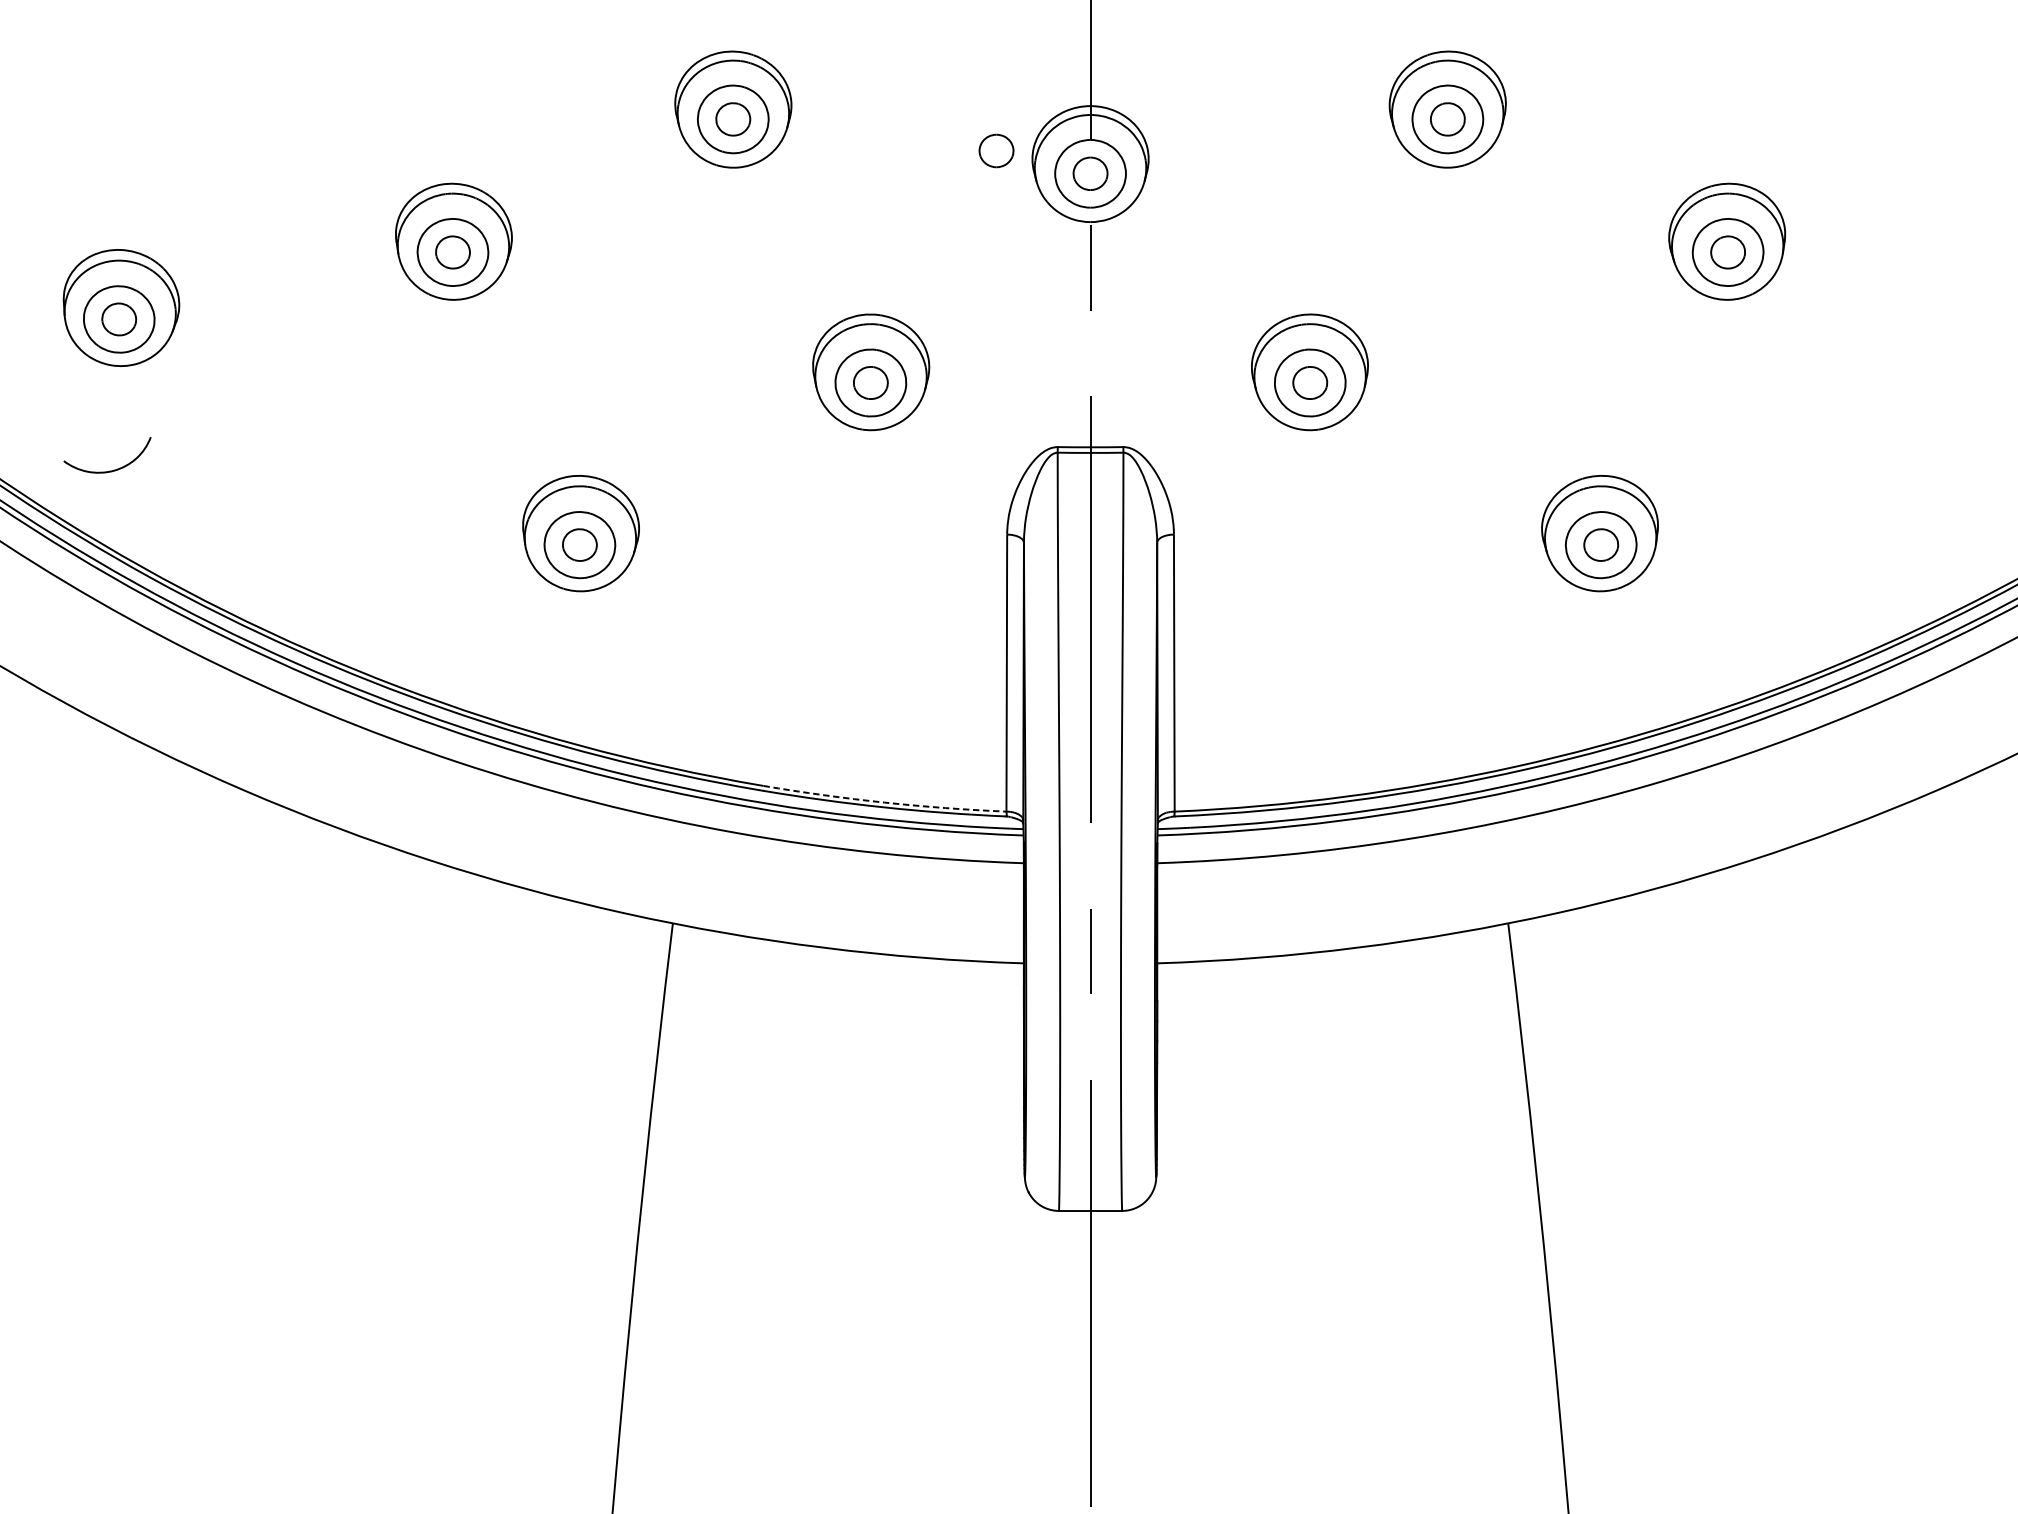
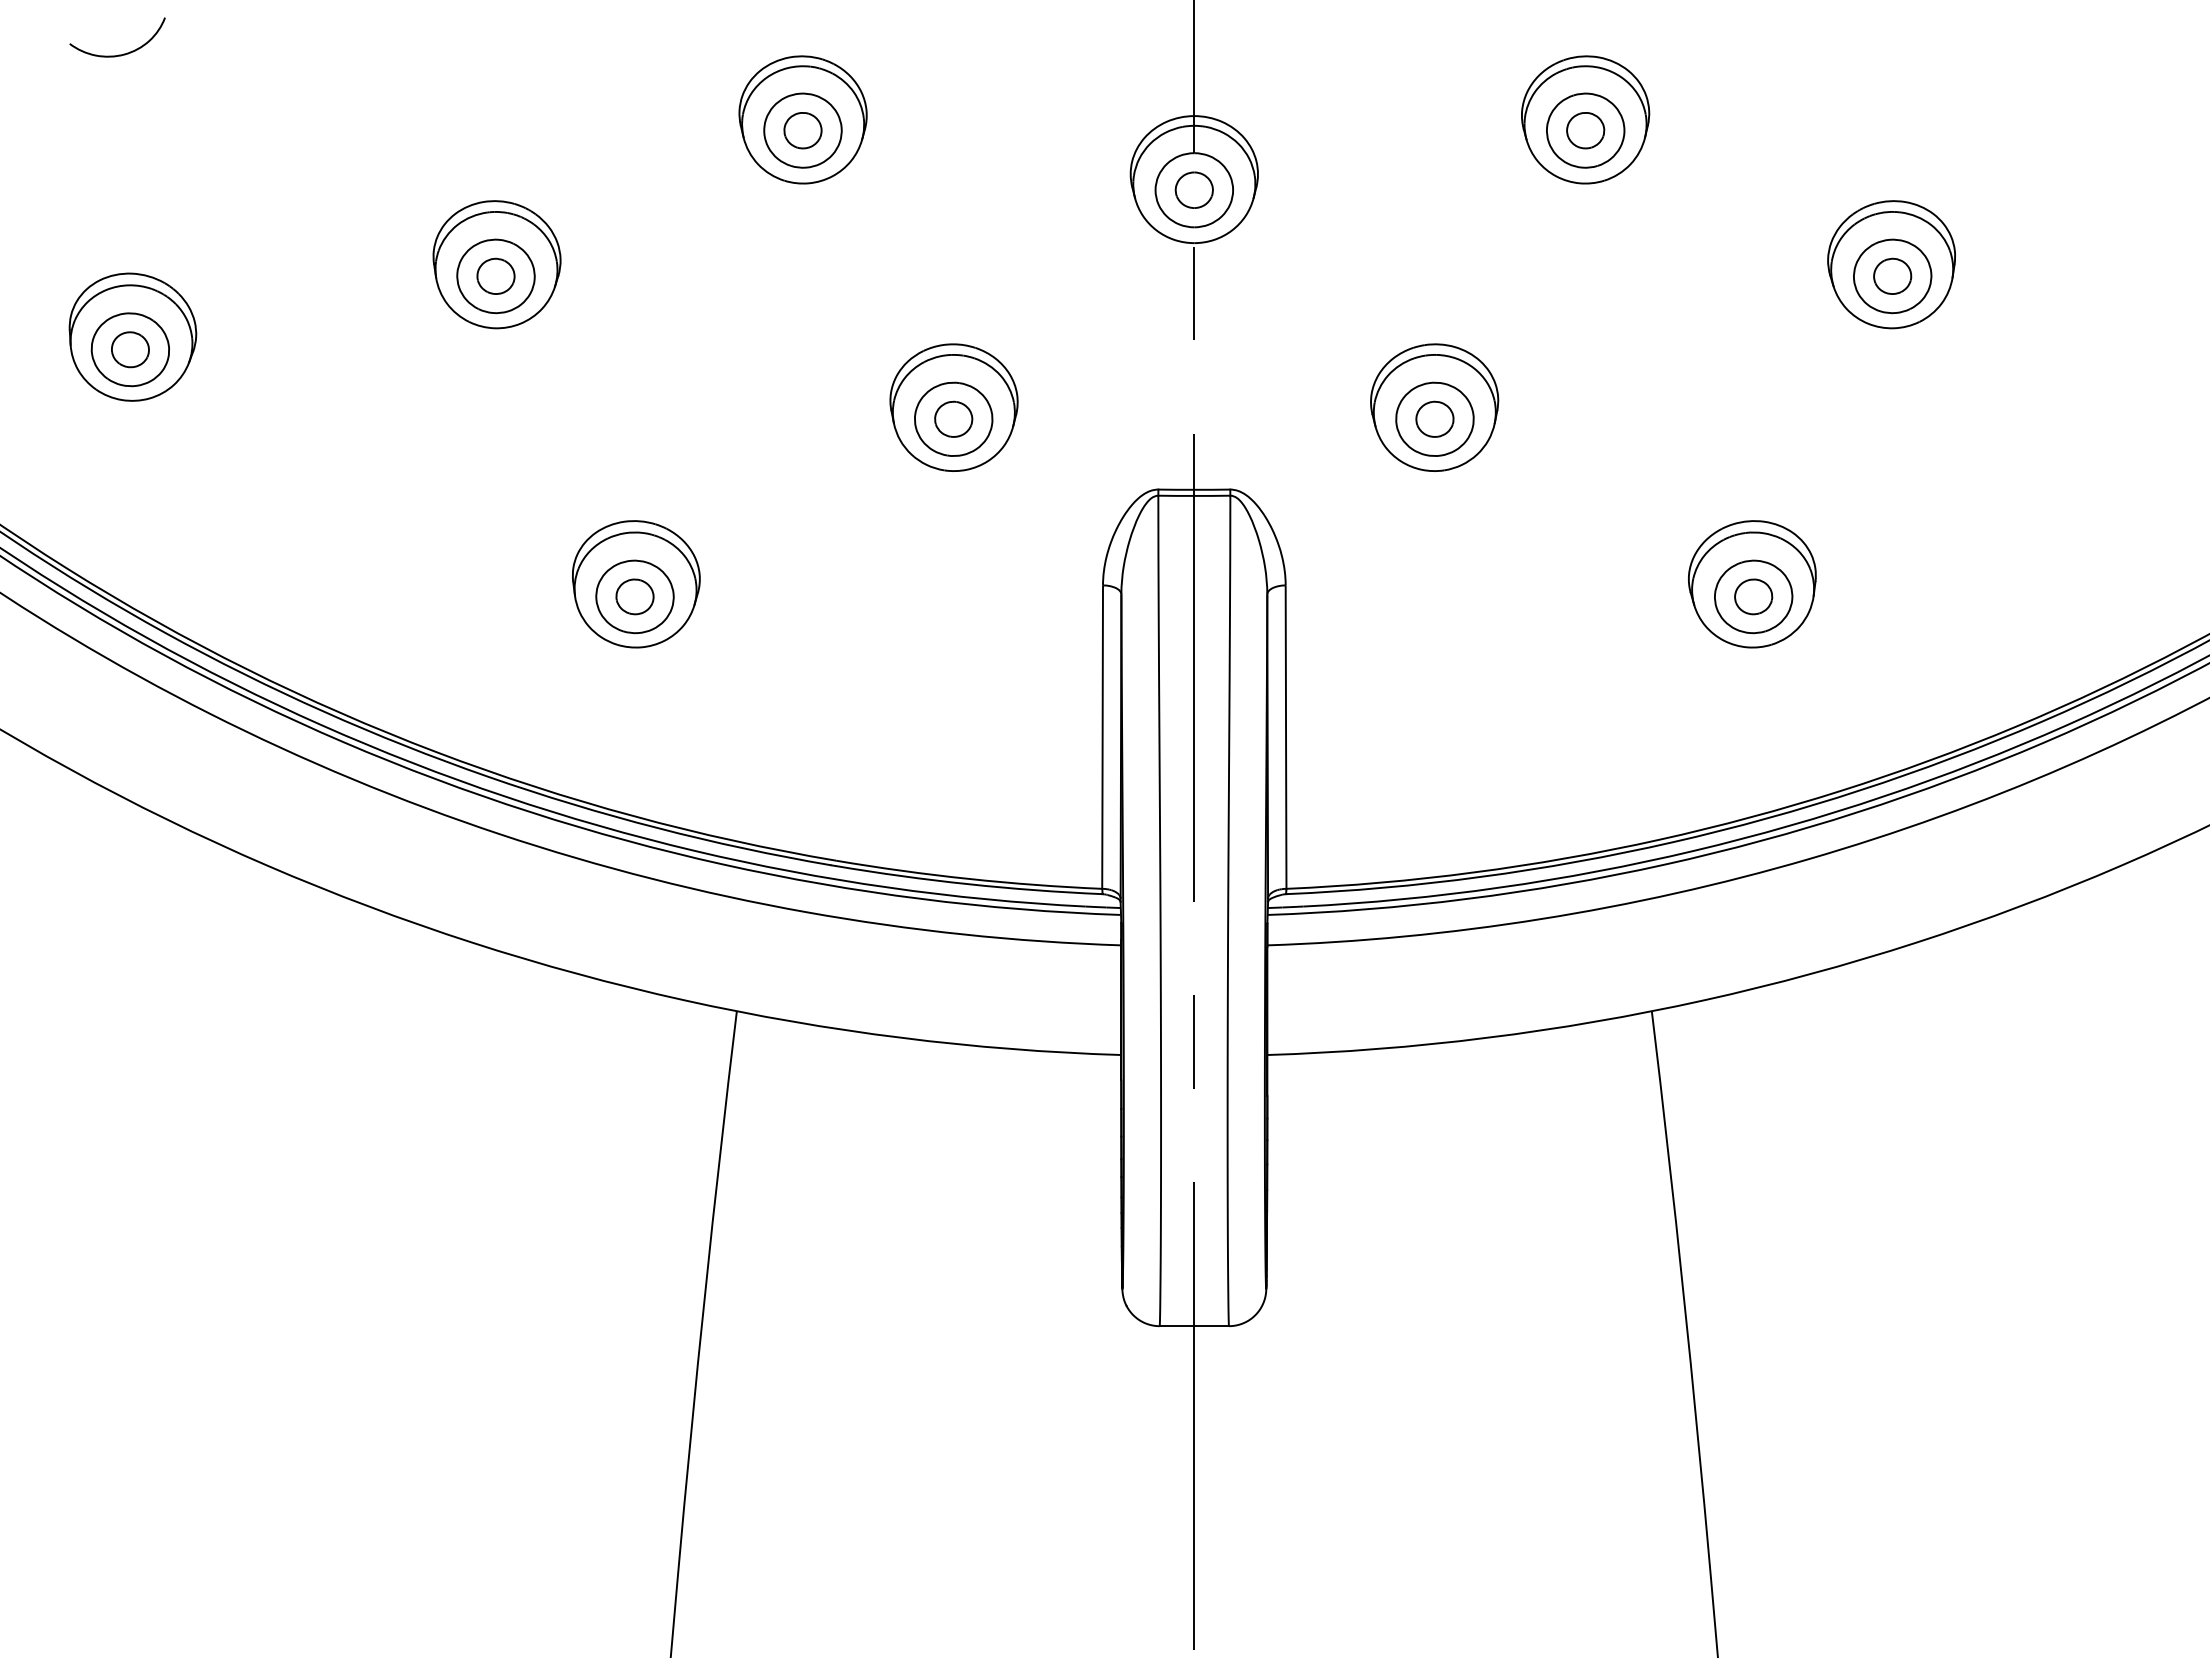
part: (995, 150) -> (1090, 164), removed
curve: (108, 470) -> (118, 54), moved
arc: (884, 802) -> (968, 878), dashed -> solid

